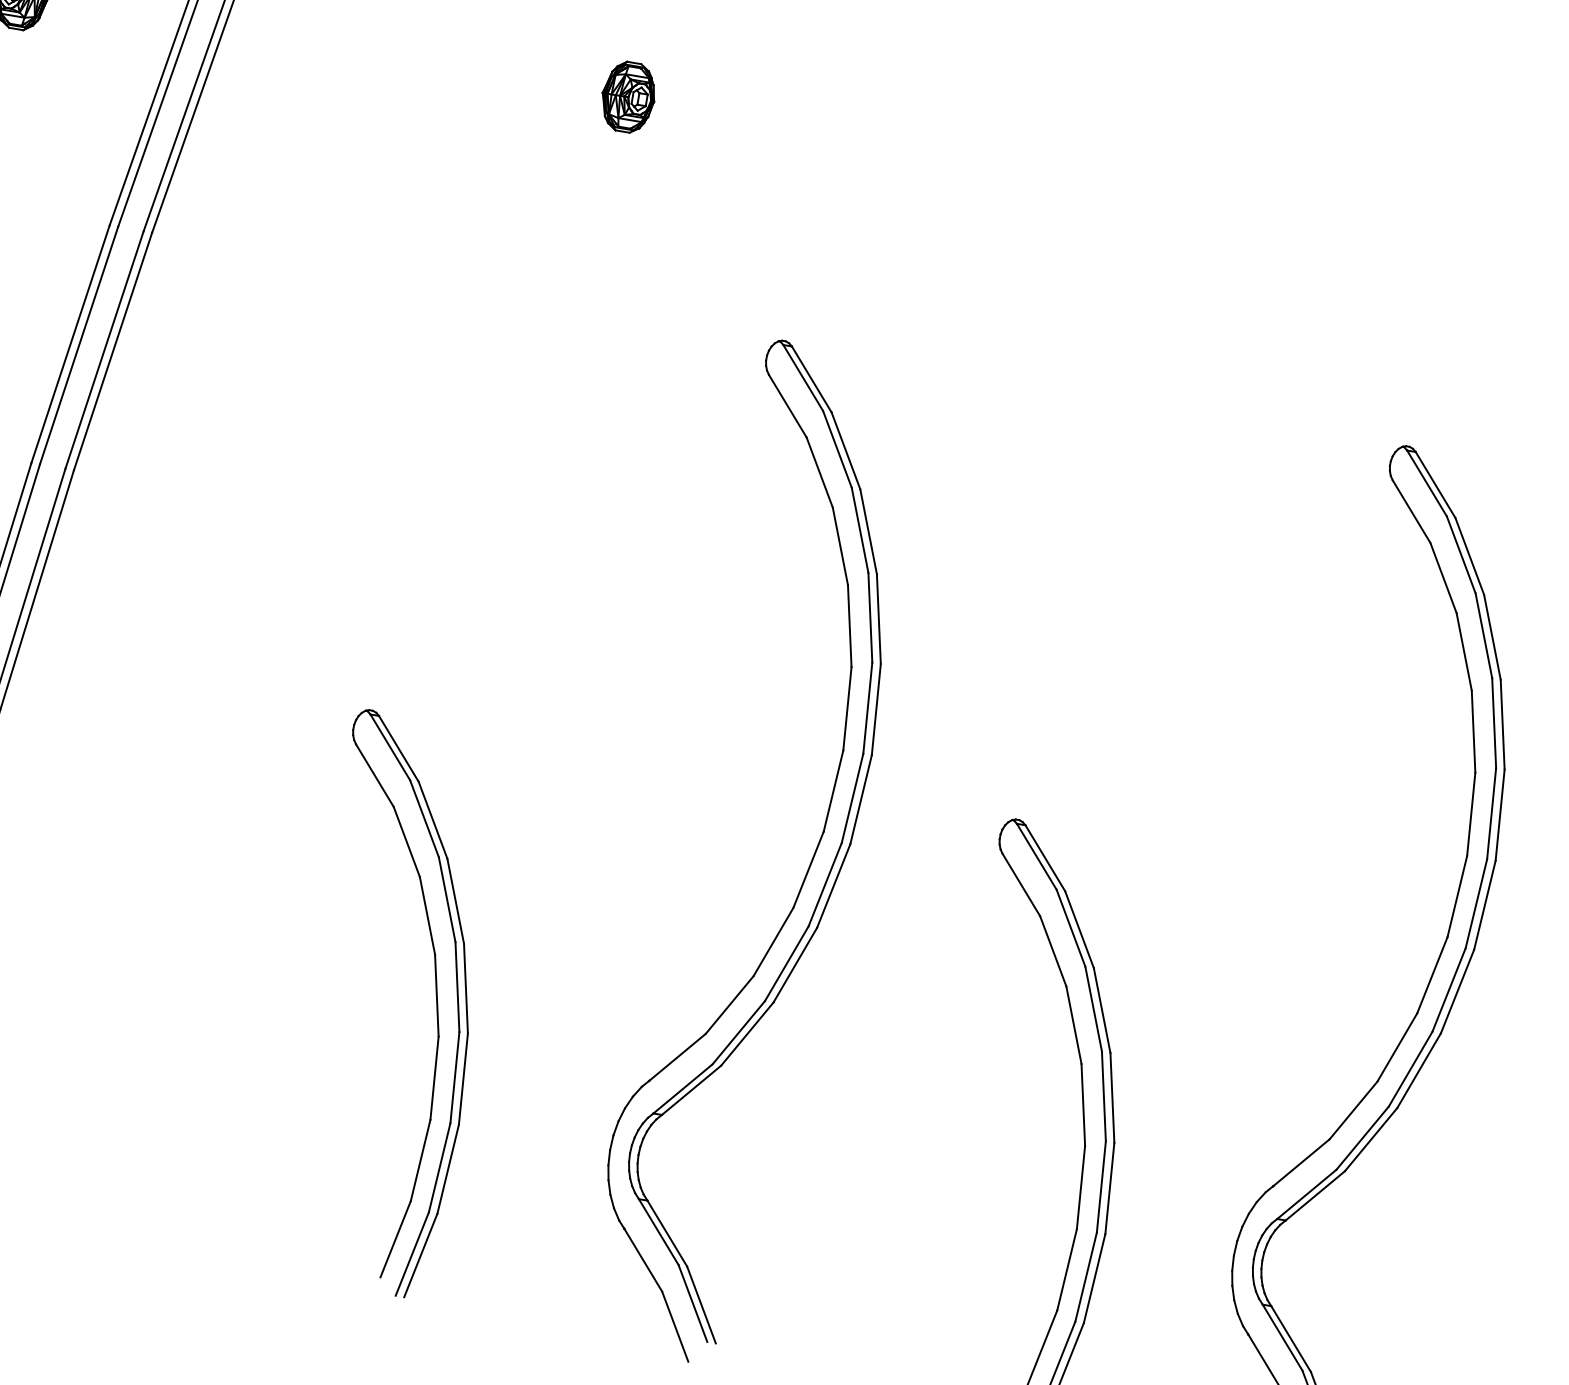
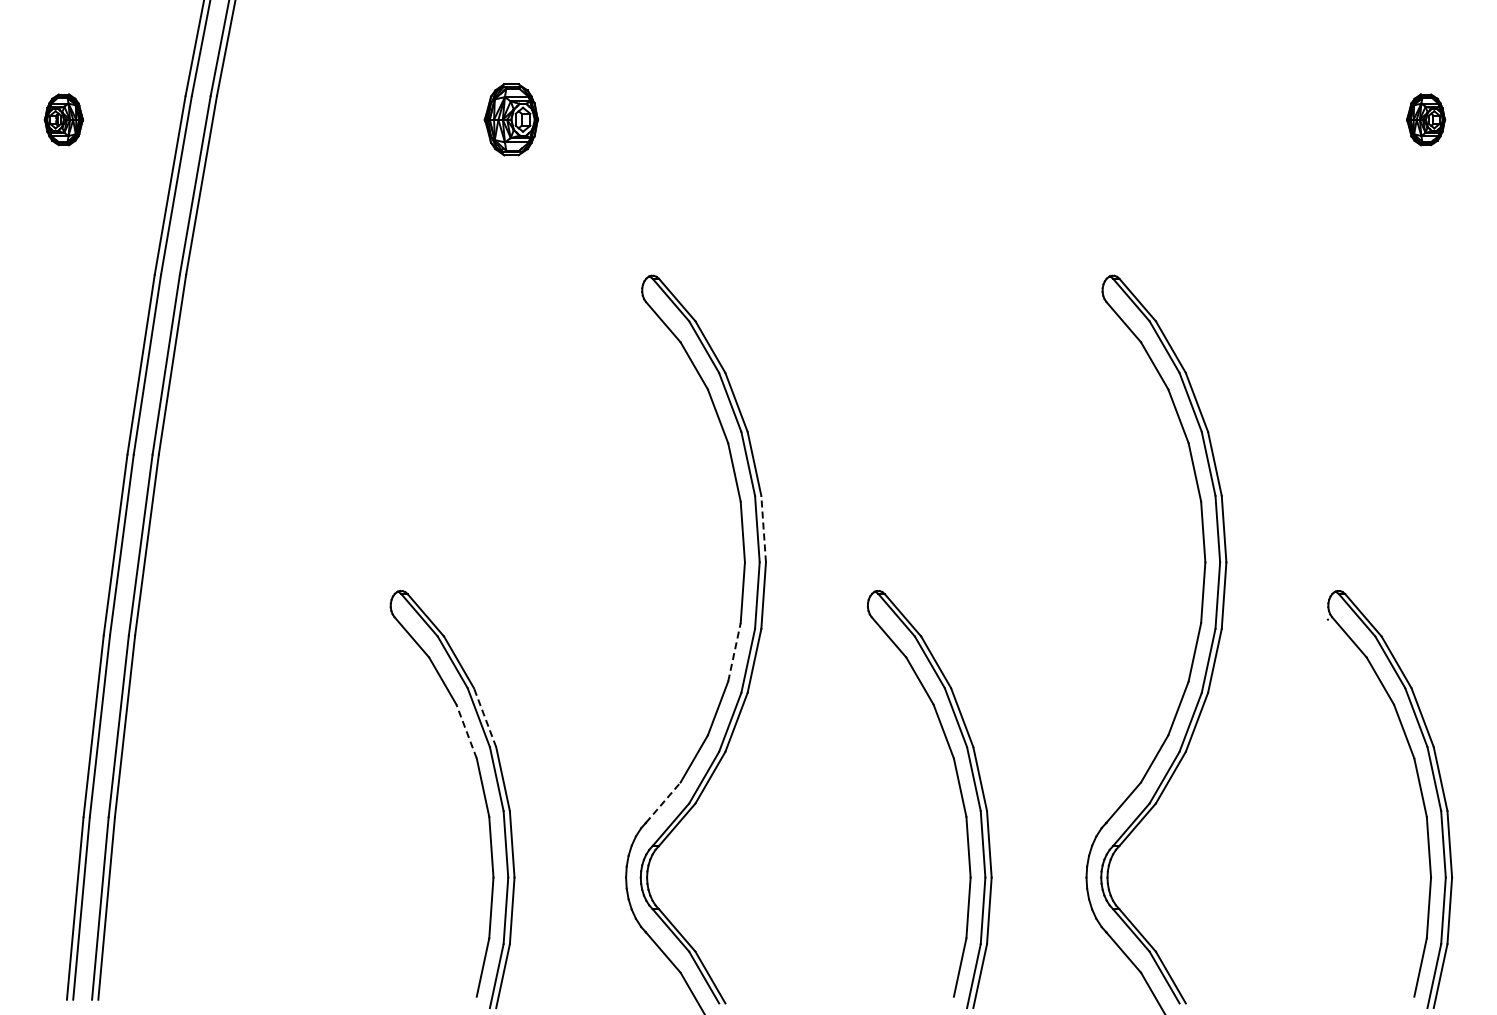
part: (628, 96) -> (511, 119), size x1.4
line: (876, 708) -> (763, 528), solid -> dashed
line: (808, 870) -> (734, 652), solid -> dashed
line: (456, 901) -> (485, 717), solid -> dashed
line: (427, 915) -> (466, 731), solid -> dashed
line: (677, 1057) -> (663, 802), solid -> dashed

